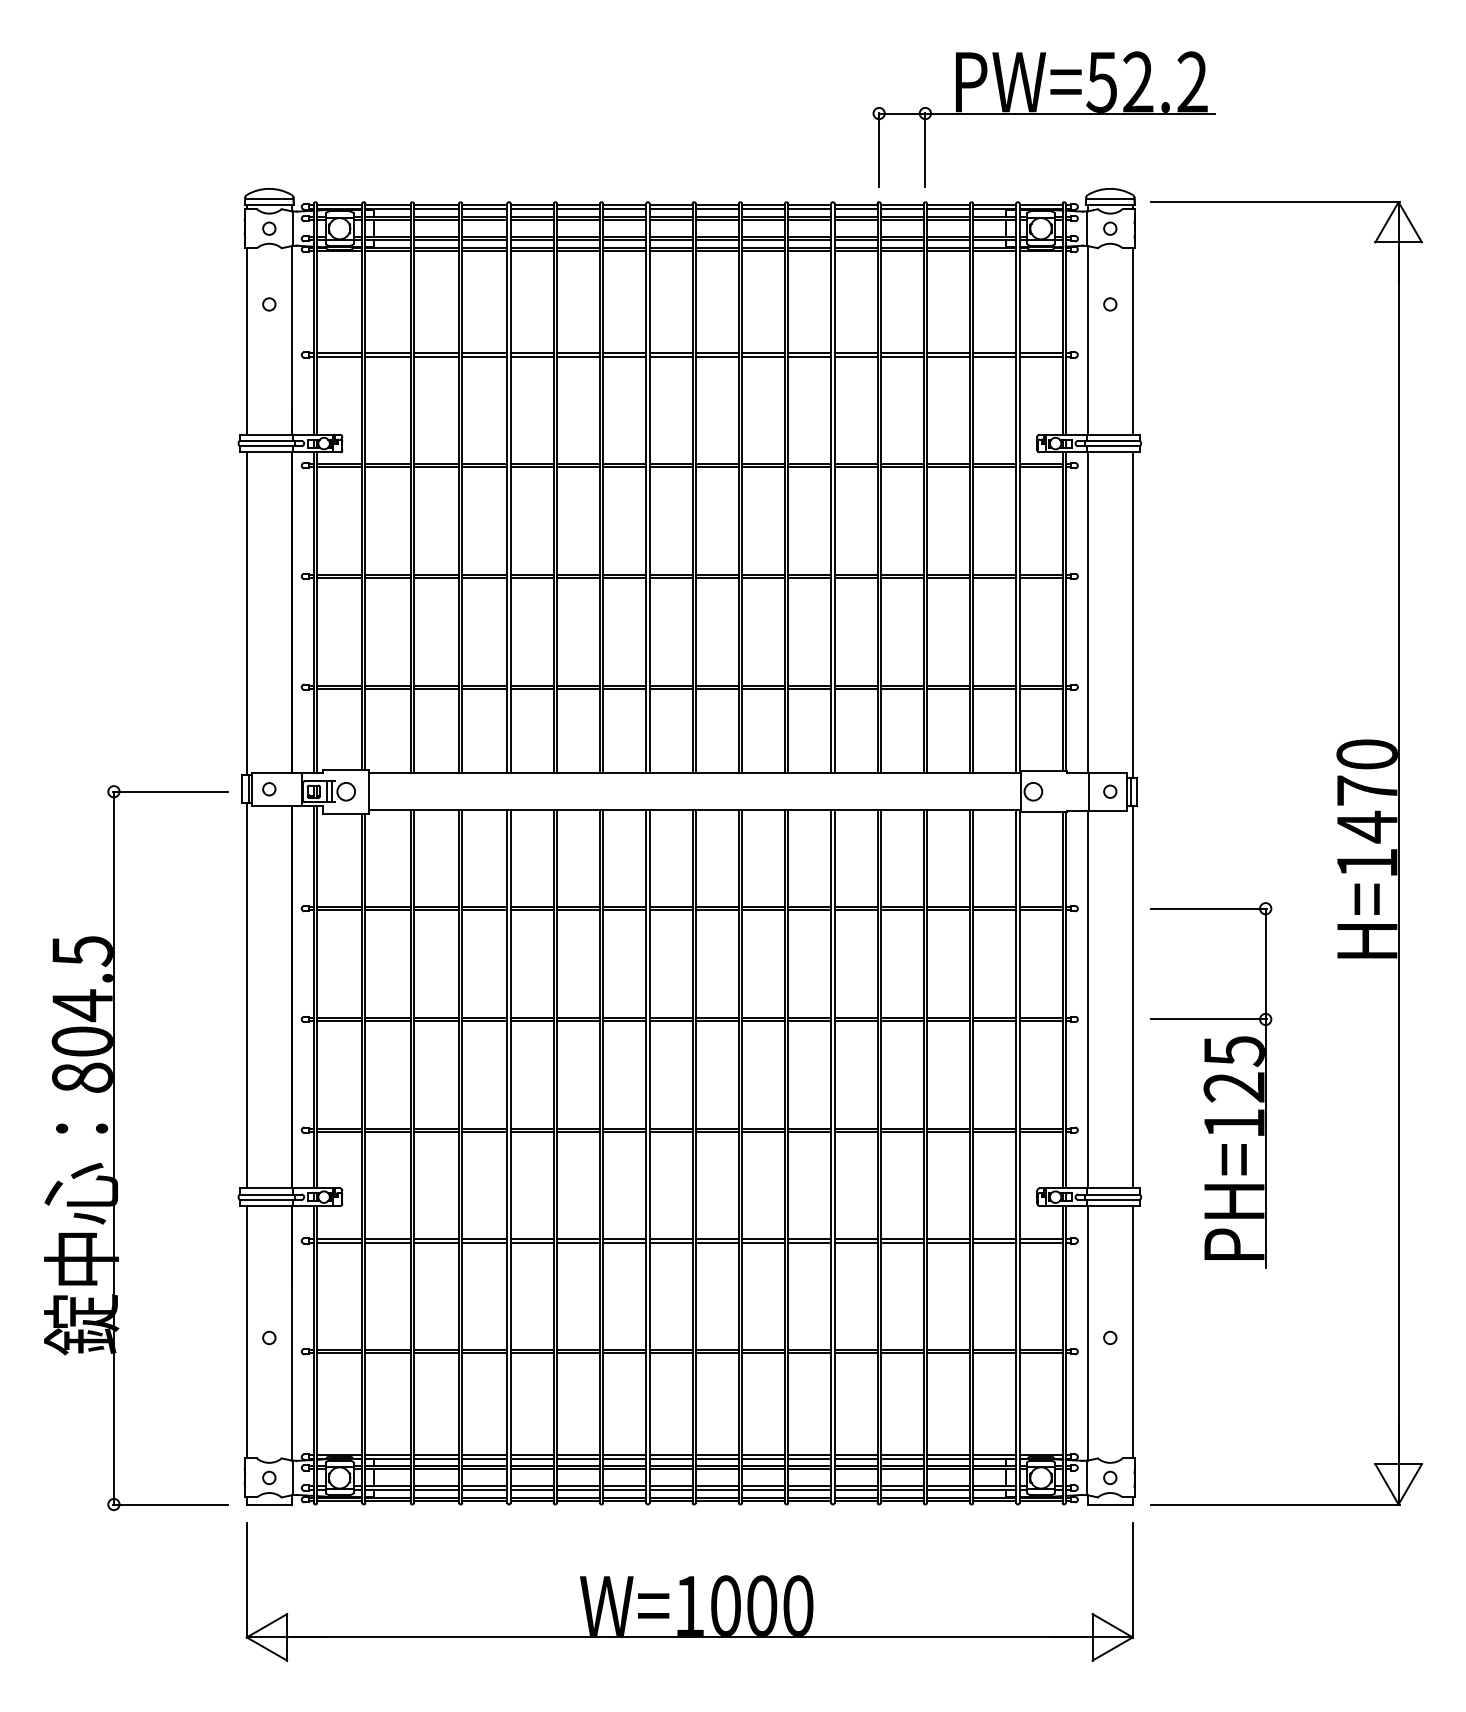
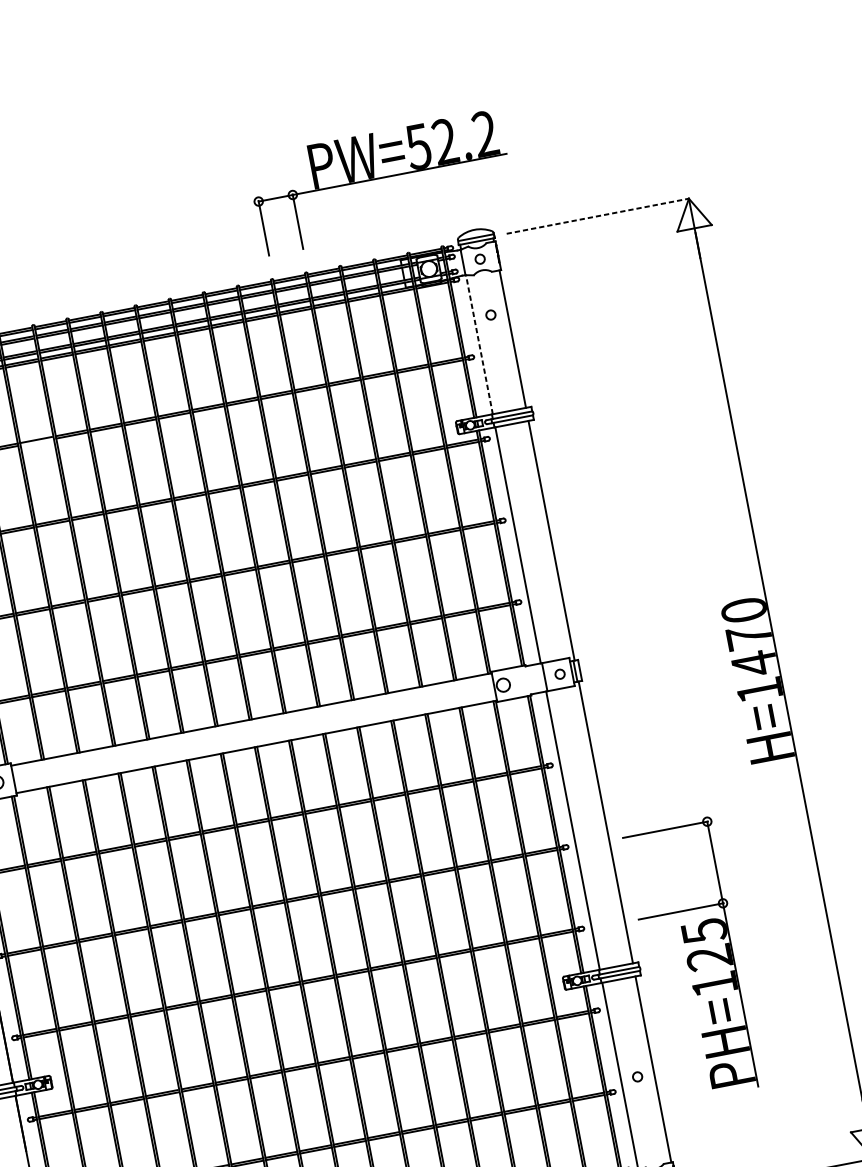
part: (1043, 119) -> (380, 182), moved
line: (1275, 202) -> (598, 216), solid -> dashed
line: (1087, 339) -> (479, 344), solid -> dashed
line: (483, 356) -> (36, 442), removed
part: (1211, 1085) -> (692, 959), moved

